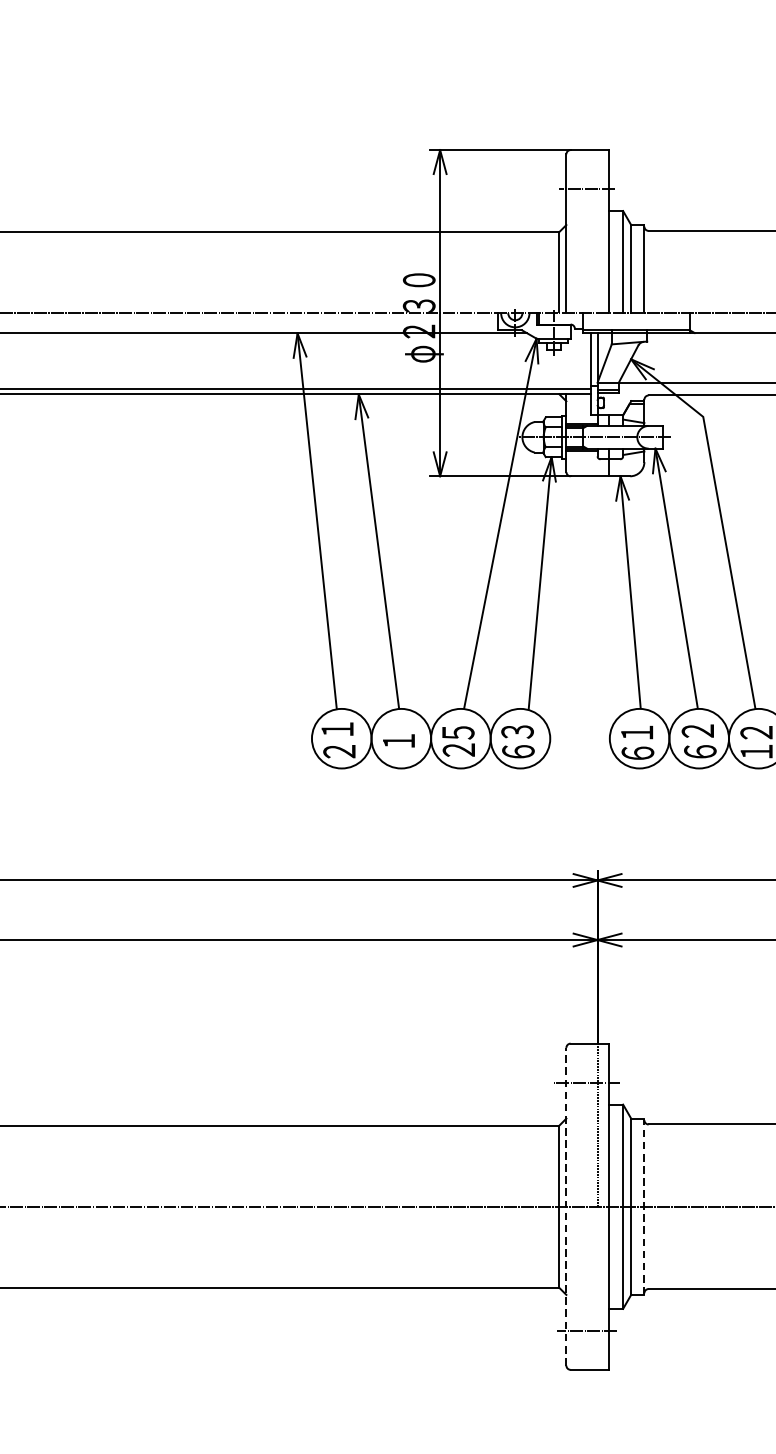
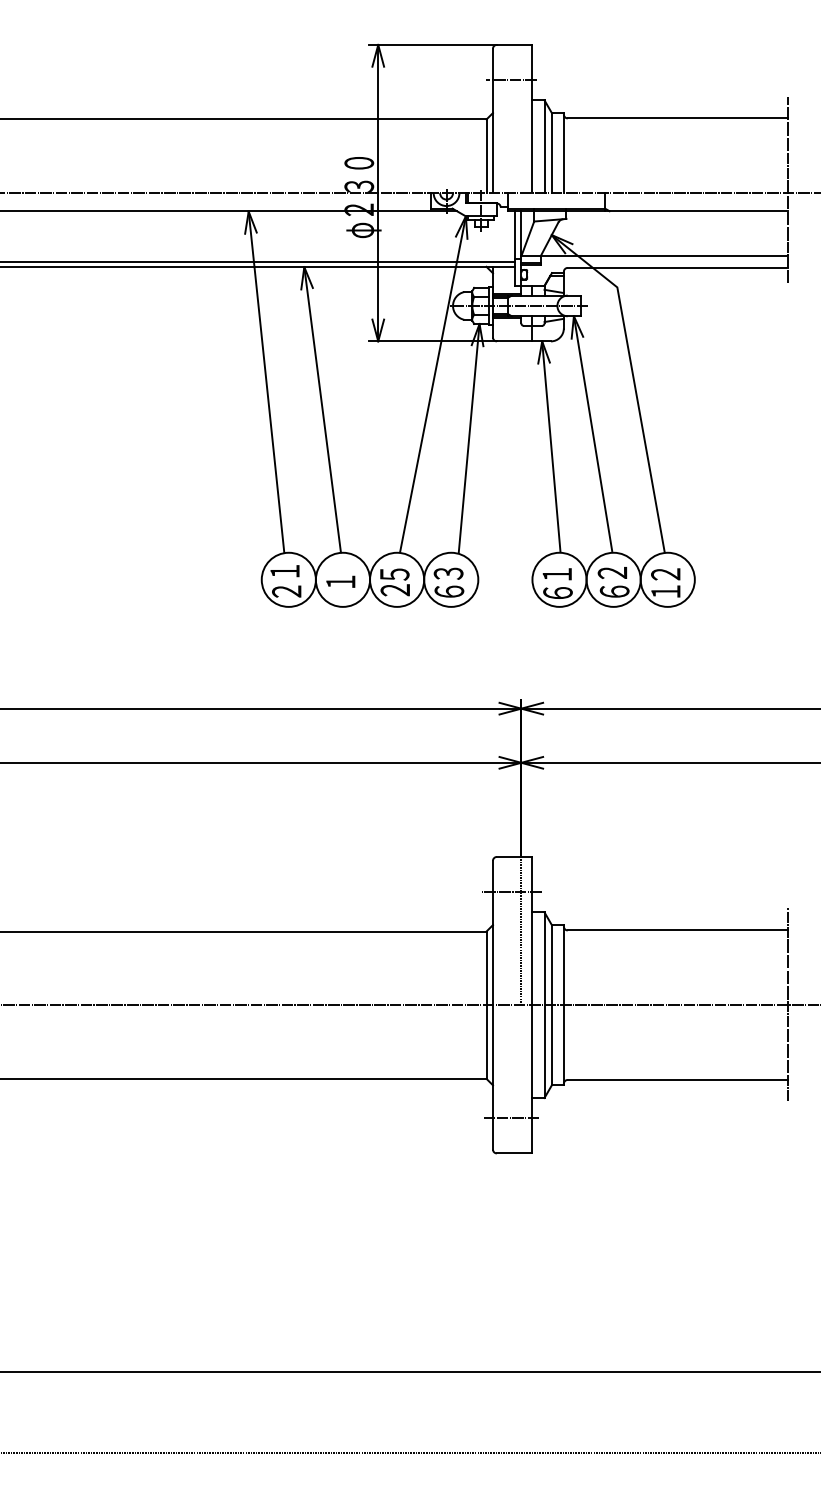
line: (565, 1205) -> (492, 1004), dashed -> solid
line: (643, 1207) -> (563, 1005), dashed -> solid

